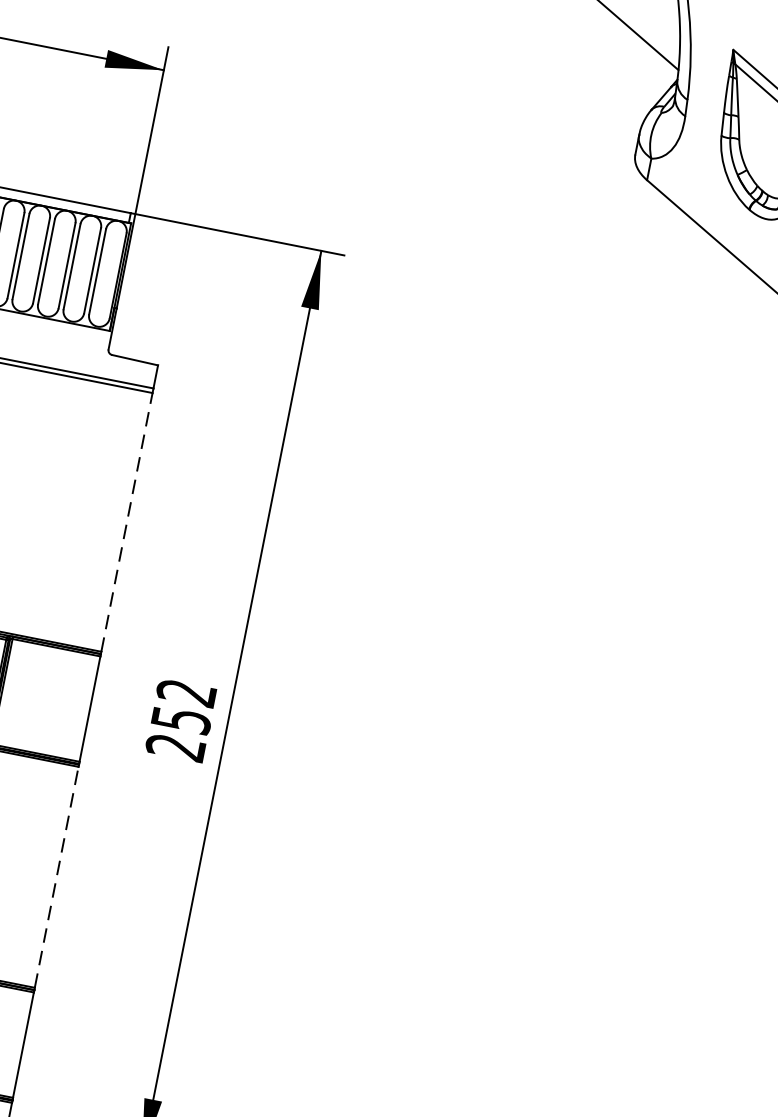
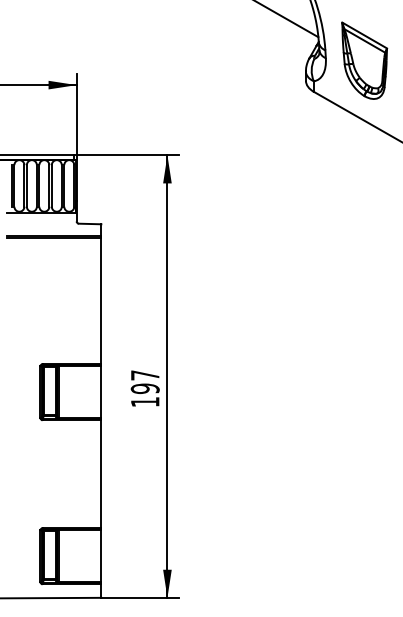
line: (127, 521) -> (101, 300), dashed -> solid
text: (179, 719) -> (144, 388), 252 -> 197
line: (56, 877) -> (101, 474), dashed -> solid

